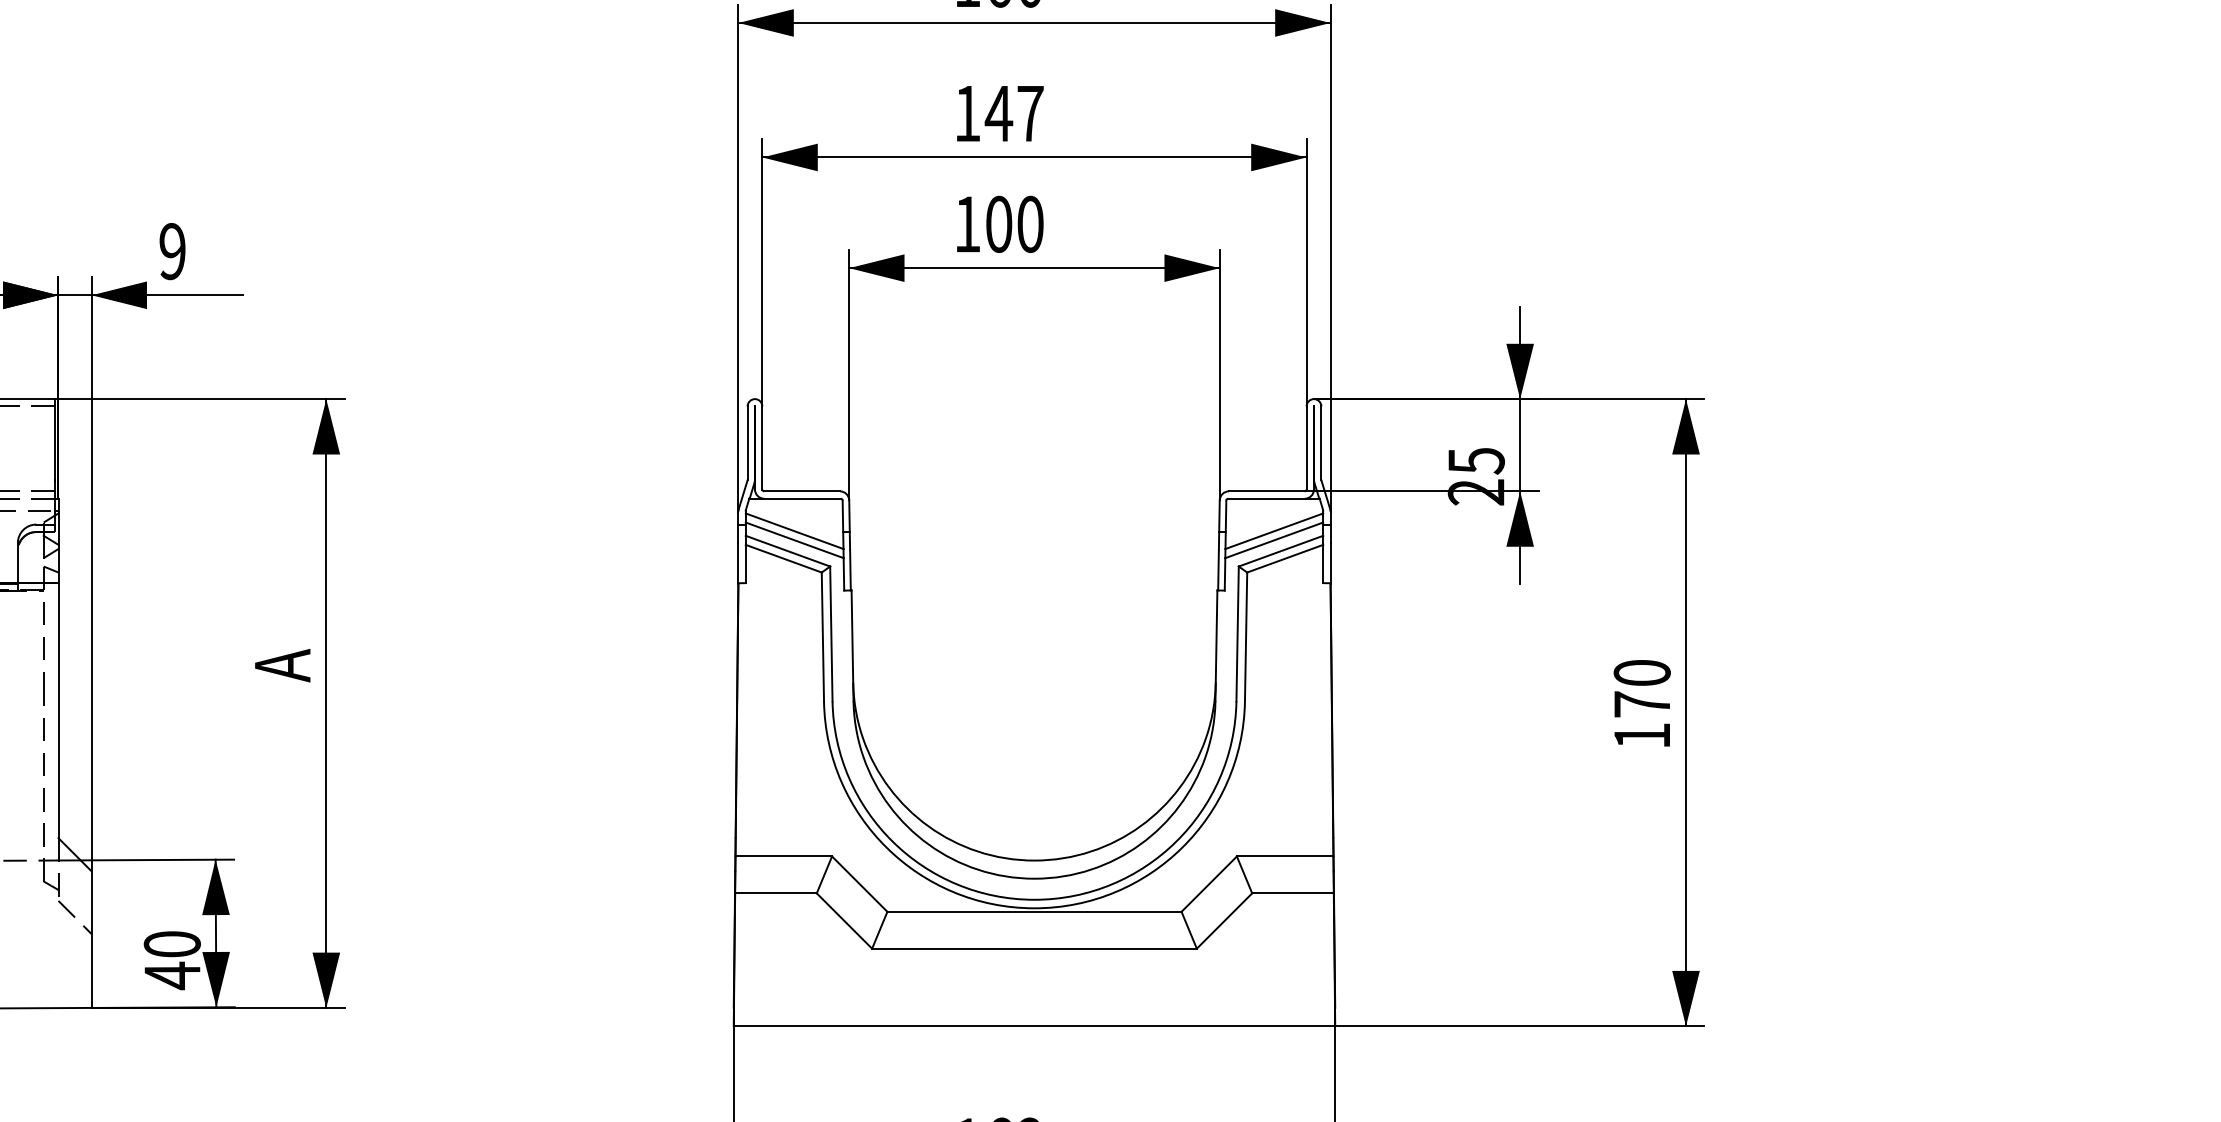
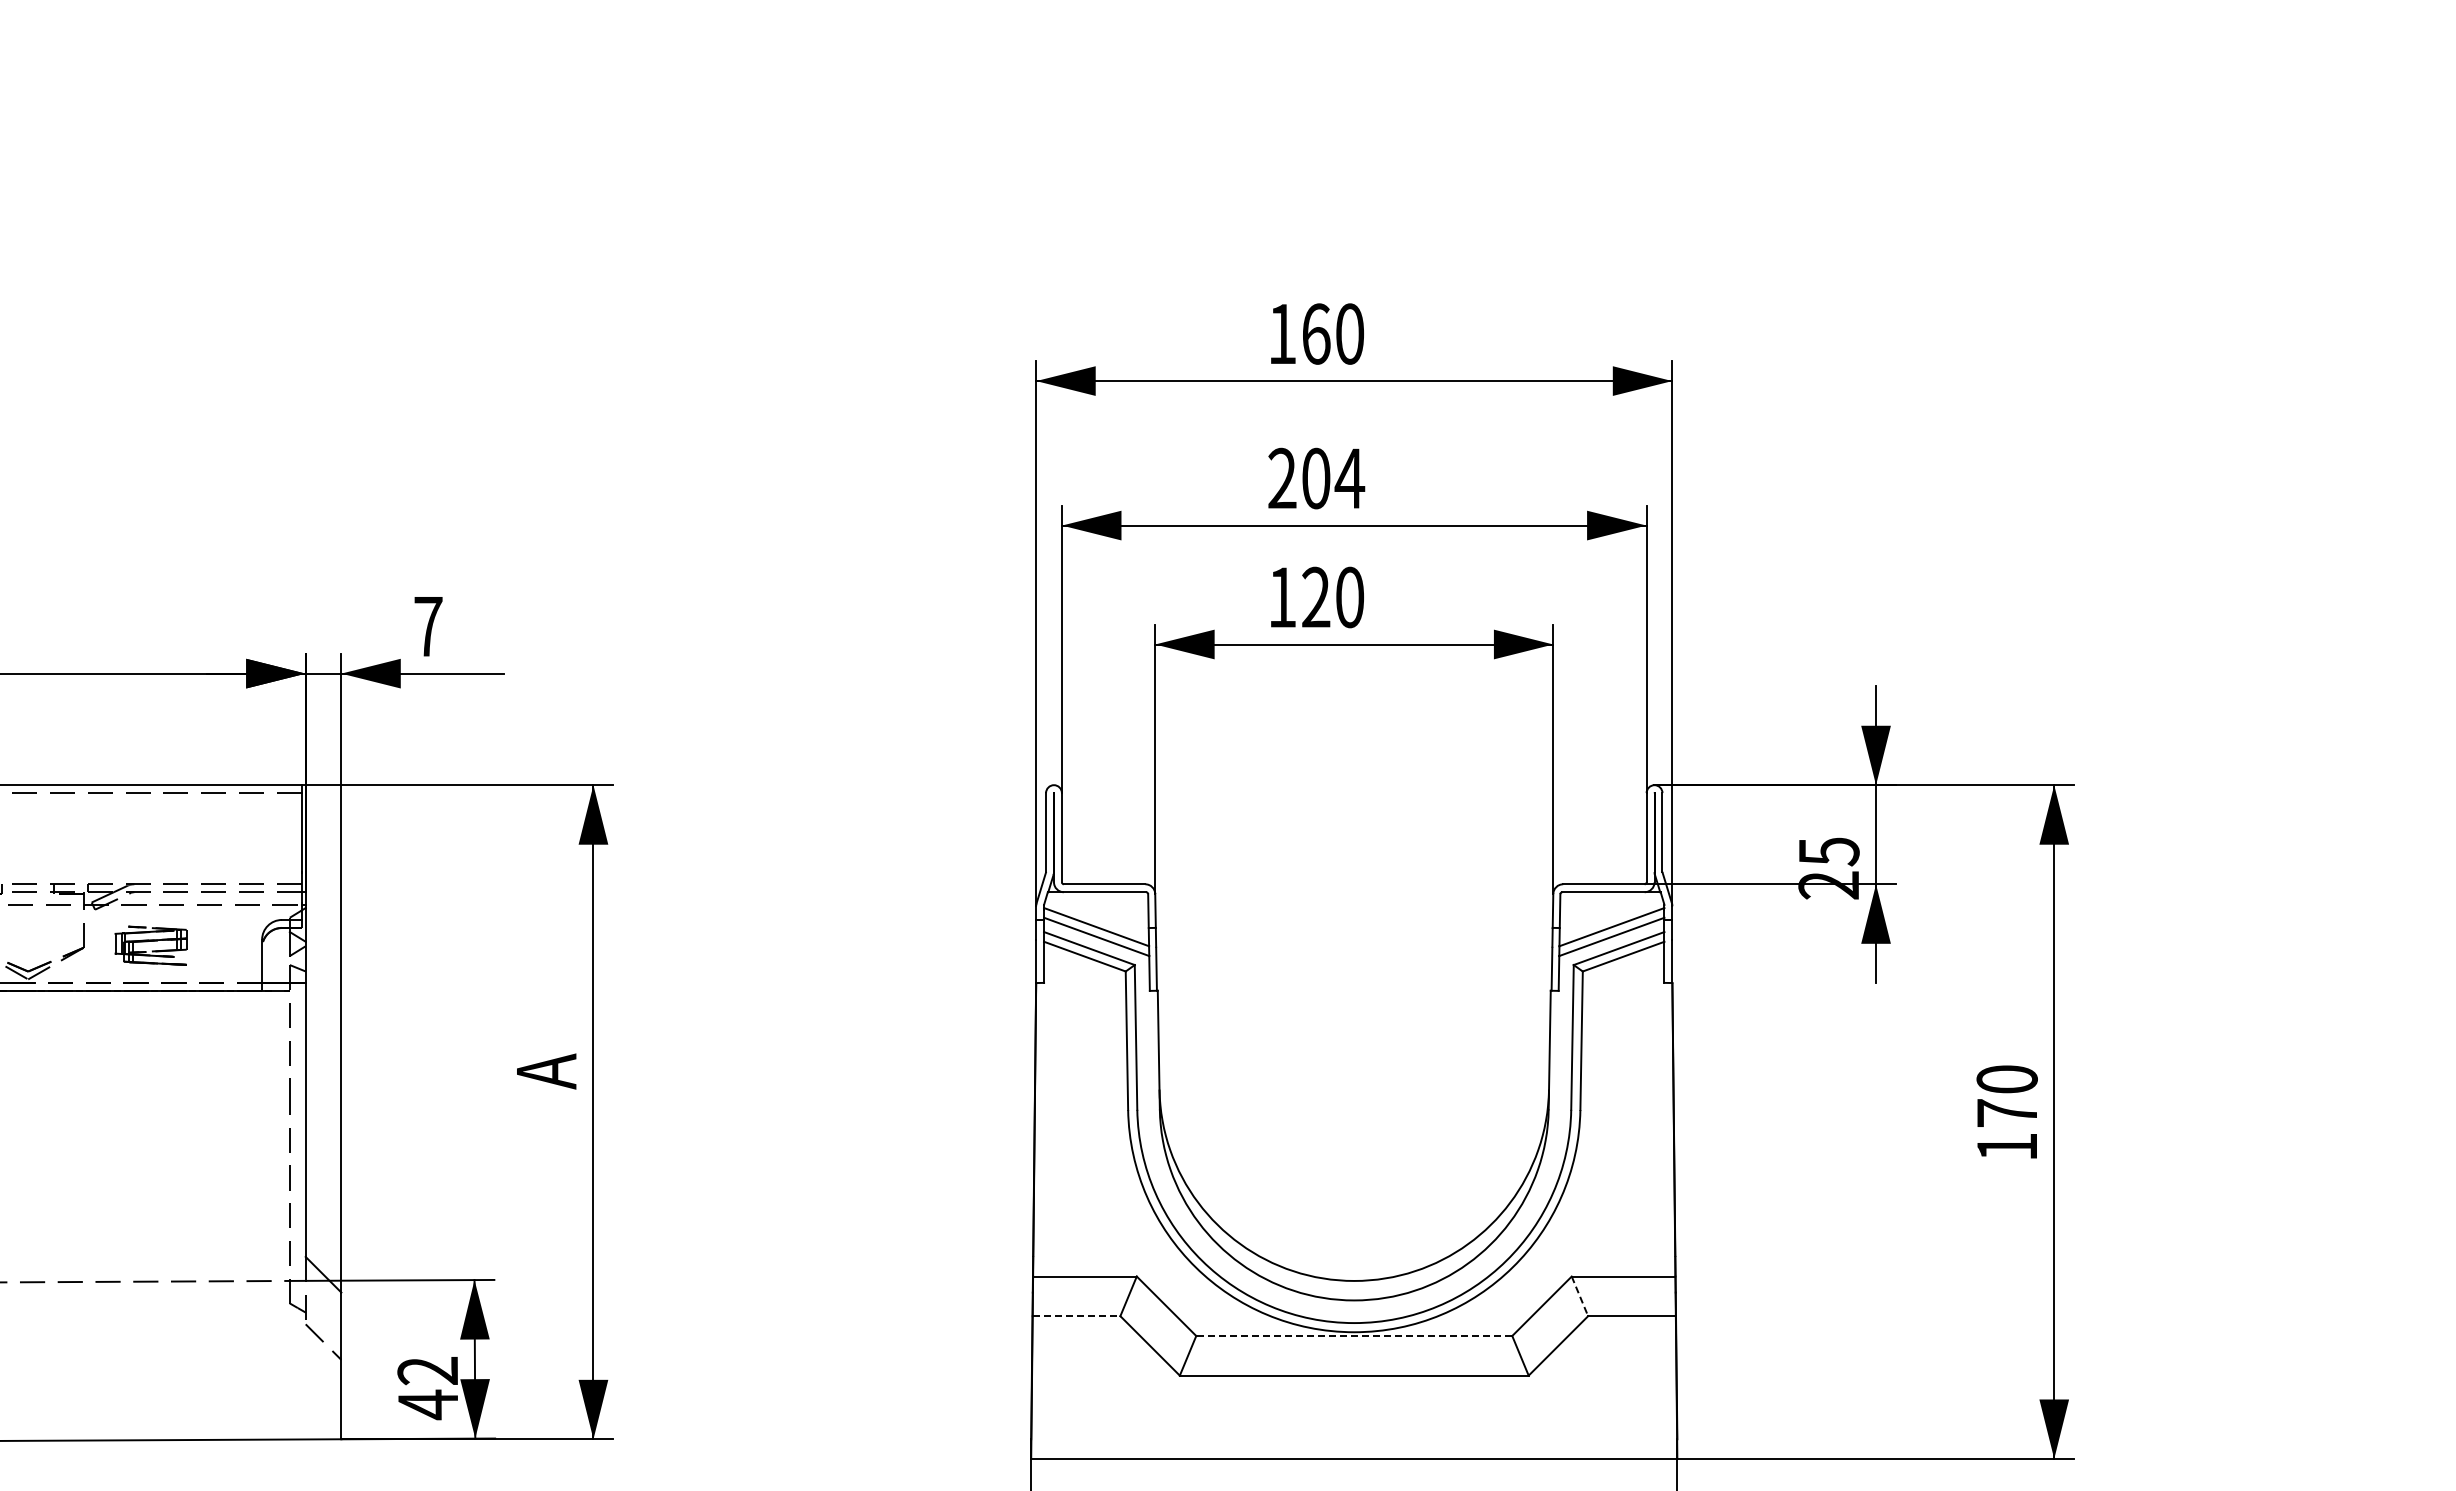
text: (999, 113) -> (1316, 478), 147 -> 204
text: (999, 224) -> (1316, 597), 100 -> 120
text: (172, 251) -> (428, 626), 9 -> 7
line: (1245, 875) -> (1580, 1296), solid -> dashed
line: (775, 893) -> (1076, 1316), solid -> dashed
line: (1033, 912) -> (1353, 1336), solid -> dashed
text: (171, 944) -> (427, 1371), 40 -> 42

